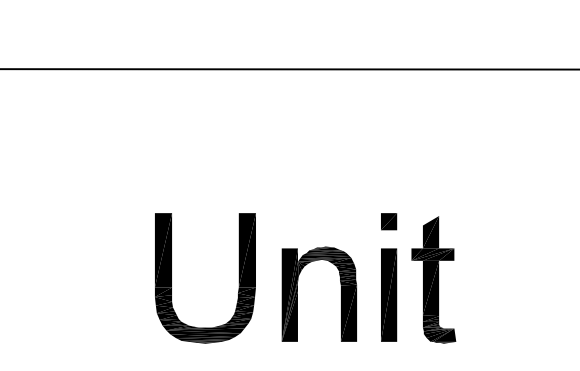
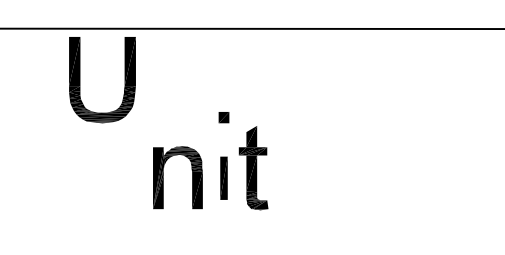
part: (388, 221) -> (223, 117), moved
part: (172, 278) -> (80, 80), moved
part: (388, 295) -> (223, 178), size x0.7

